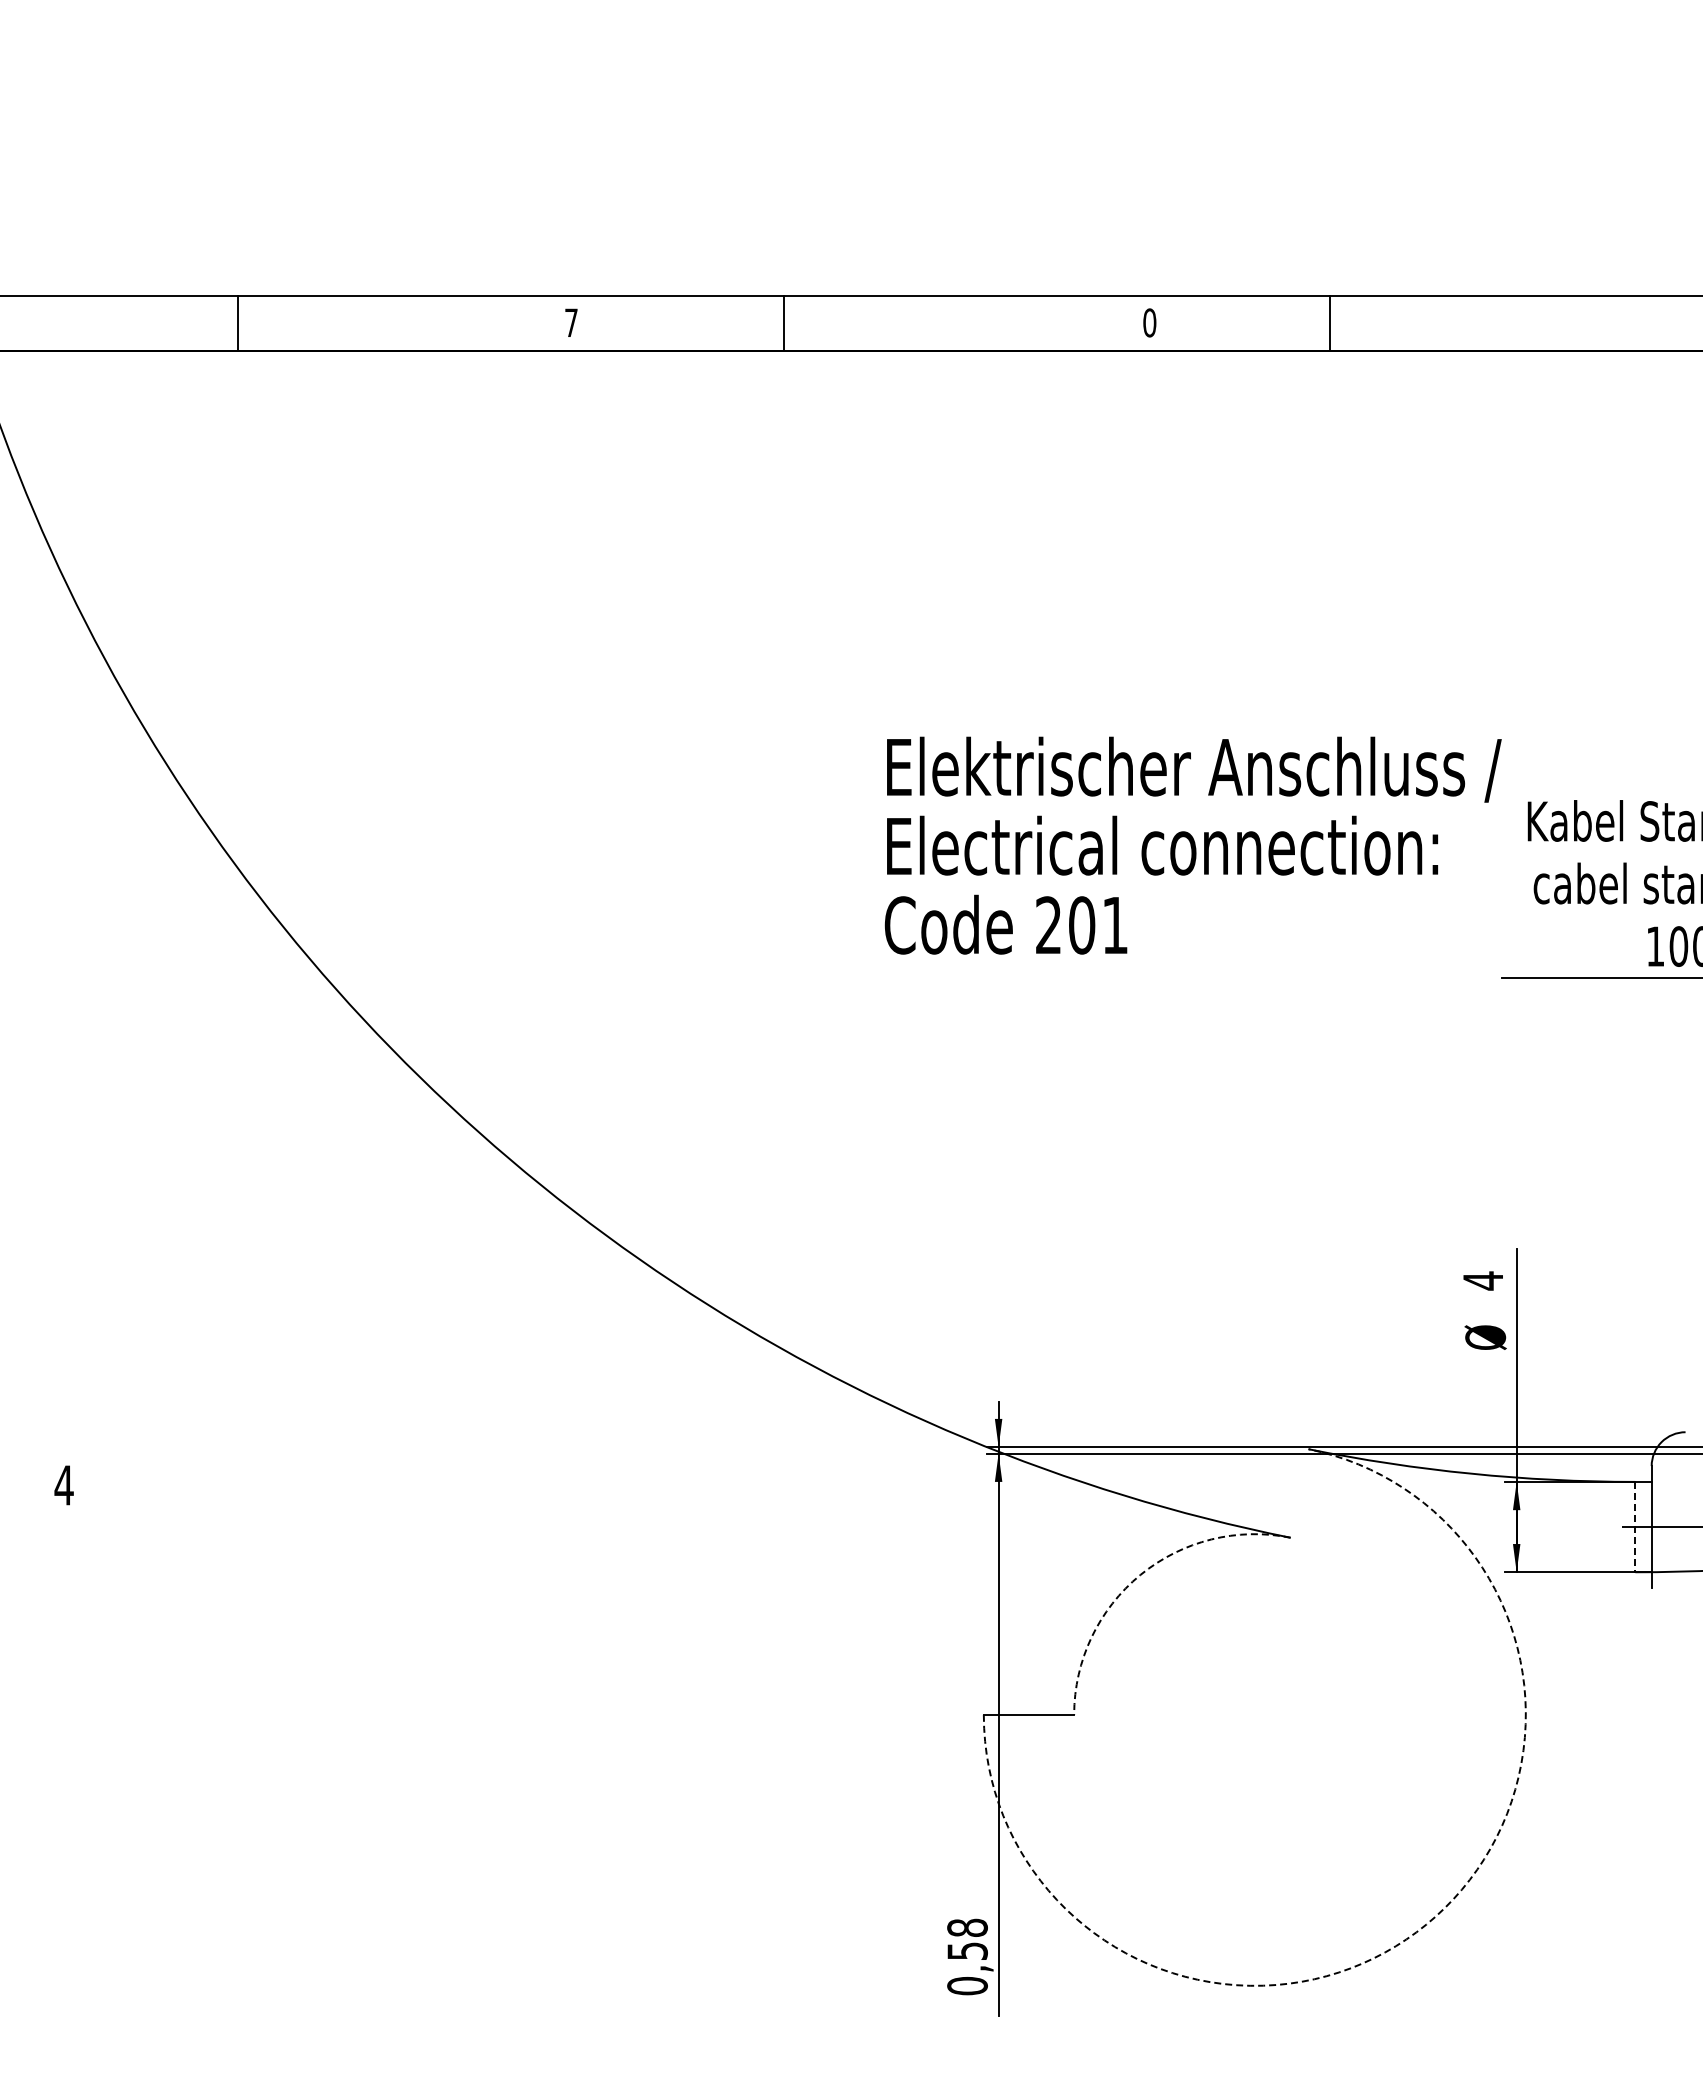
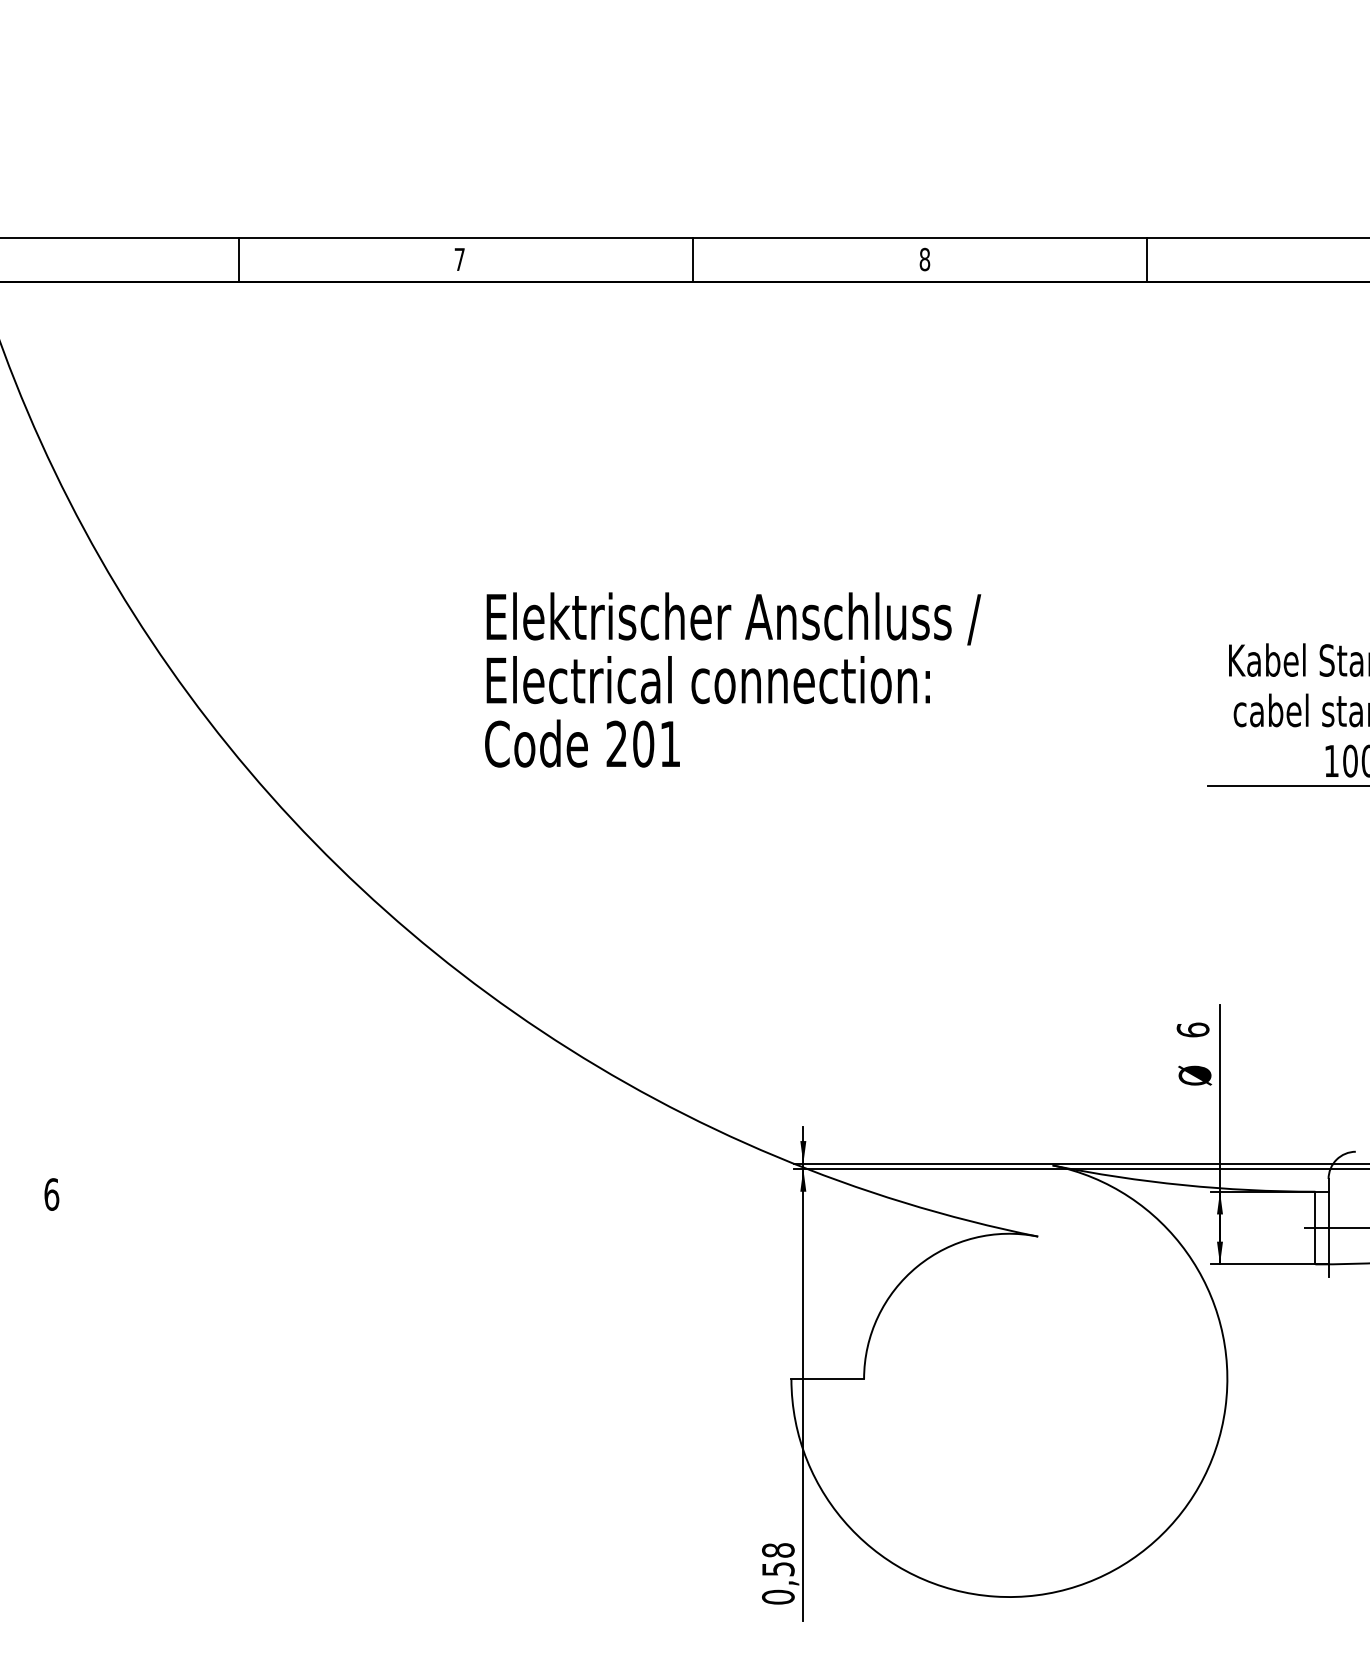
line: (238, 323) -> (239, 260), moved
line: (783, 323) -> (693, 260), moved
text: (1149, 323) -> (924, 260), 0 -> 8
line: (1330, 323) -> (1147, 260), moved
text: (1192, 845) -> (732, 679), moved
text: (1482, 1280) -> (1192, 1029), 4 -> 6
text: (63, 1485) -> (51, 1194), 4 -> 6
line: (1635, 1527) -> (1315, 1228), dashed -> solid
arc: (1140, 1574) -> (917, 1266), dashed -> solid
arc: (1426, 1924) -> (1147, 1547), dashed -> solid

